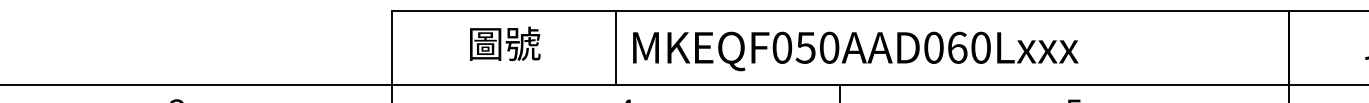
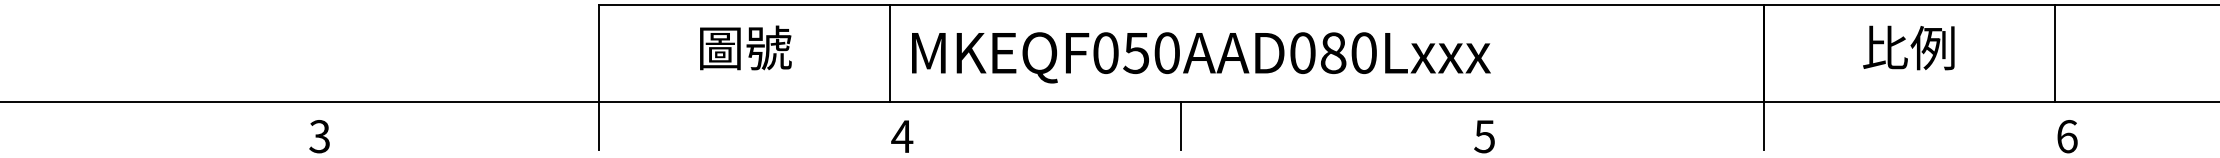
text: (957, 47) -> (1333, 52), MKEQF050AAD060Lxxx -> MKEQF050AAD080Lxxx

